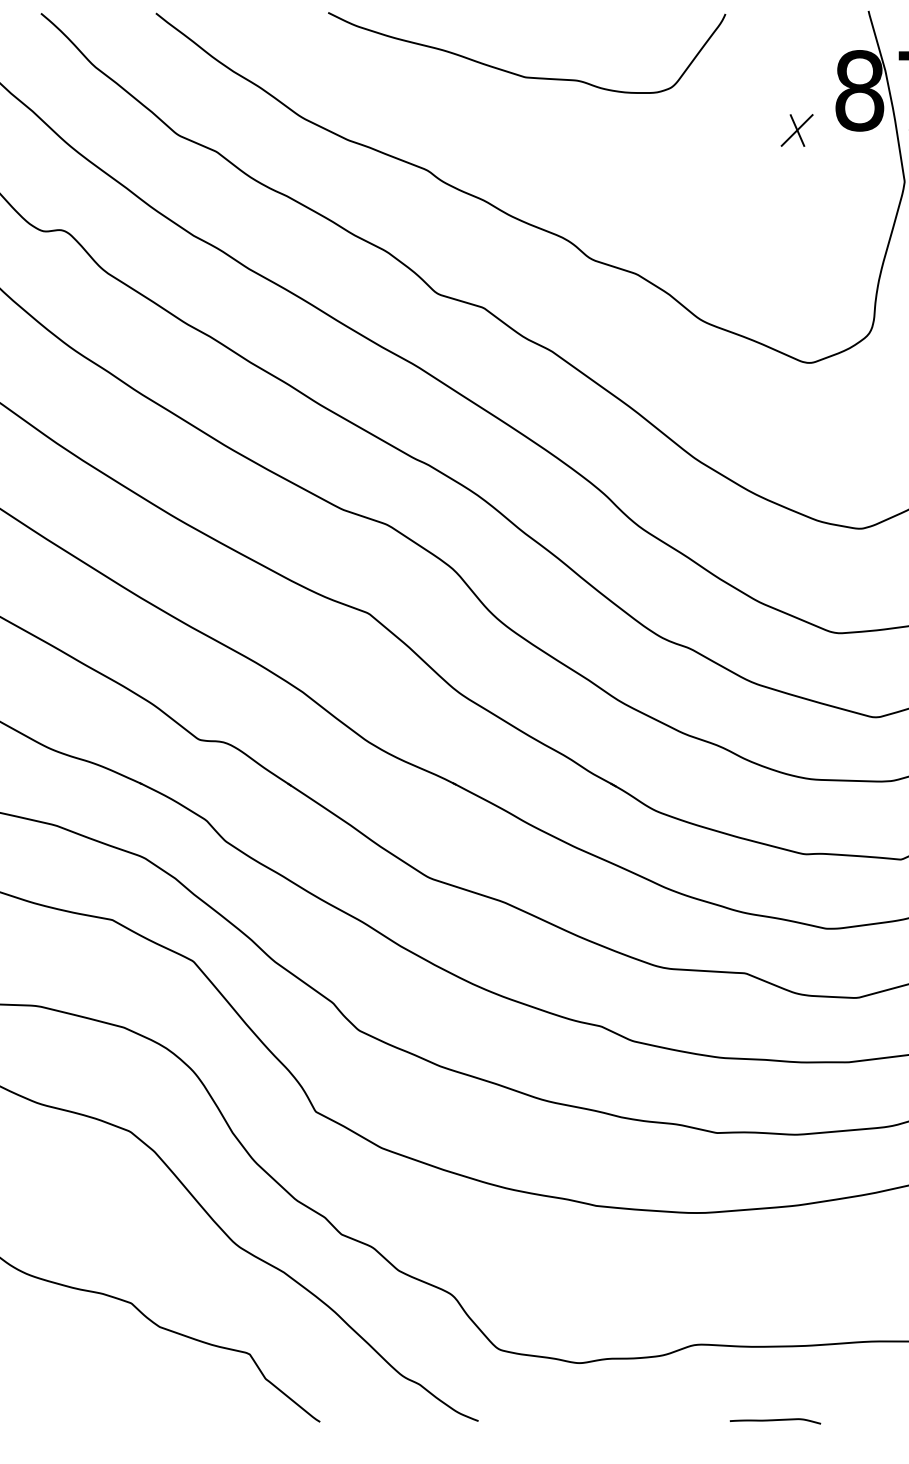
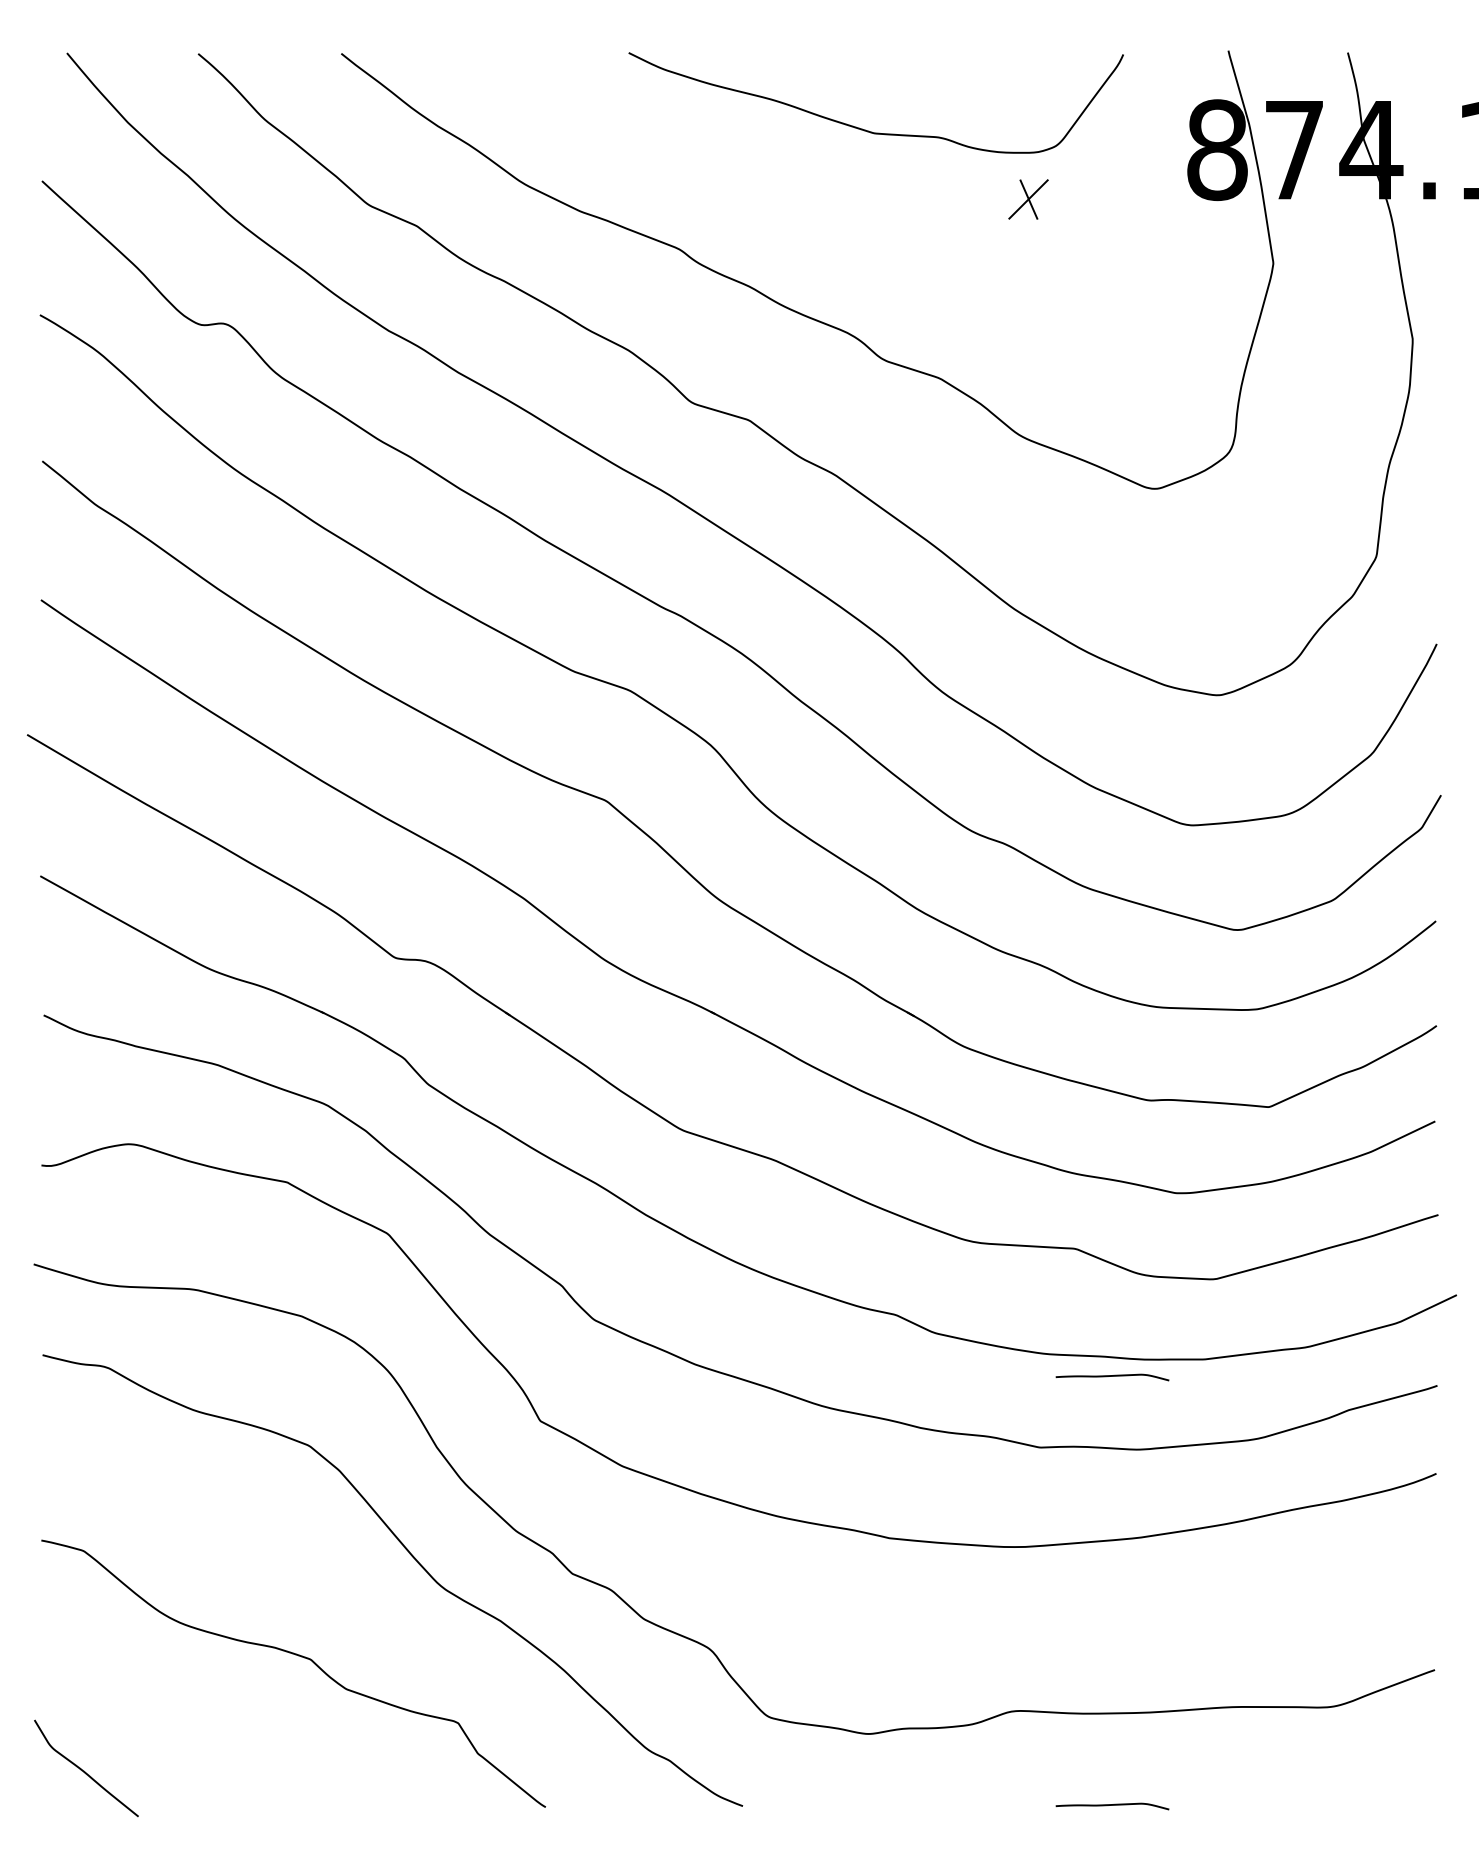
curve: (518, 74) -> (865, 129), moved
part: (797, 130) -> (1028, 199), moved
curve: (775, 1075) -> (1112, 1376), added

